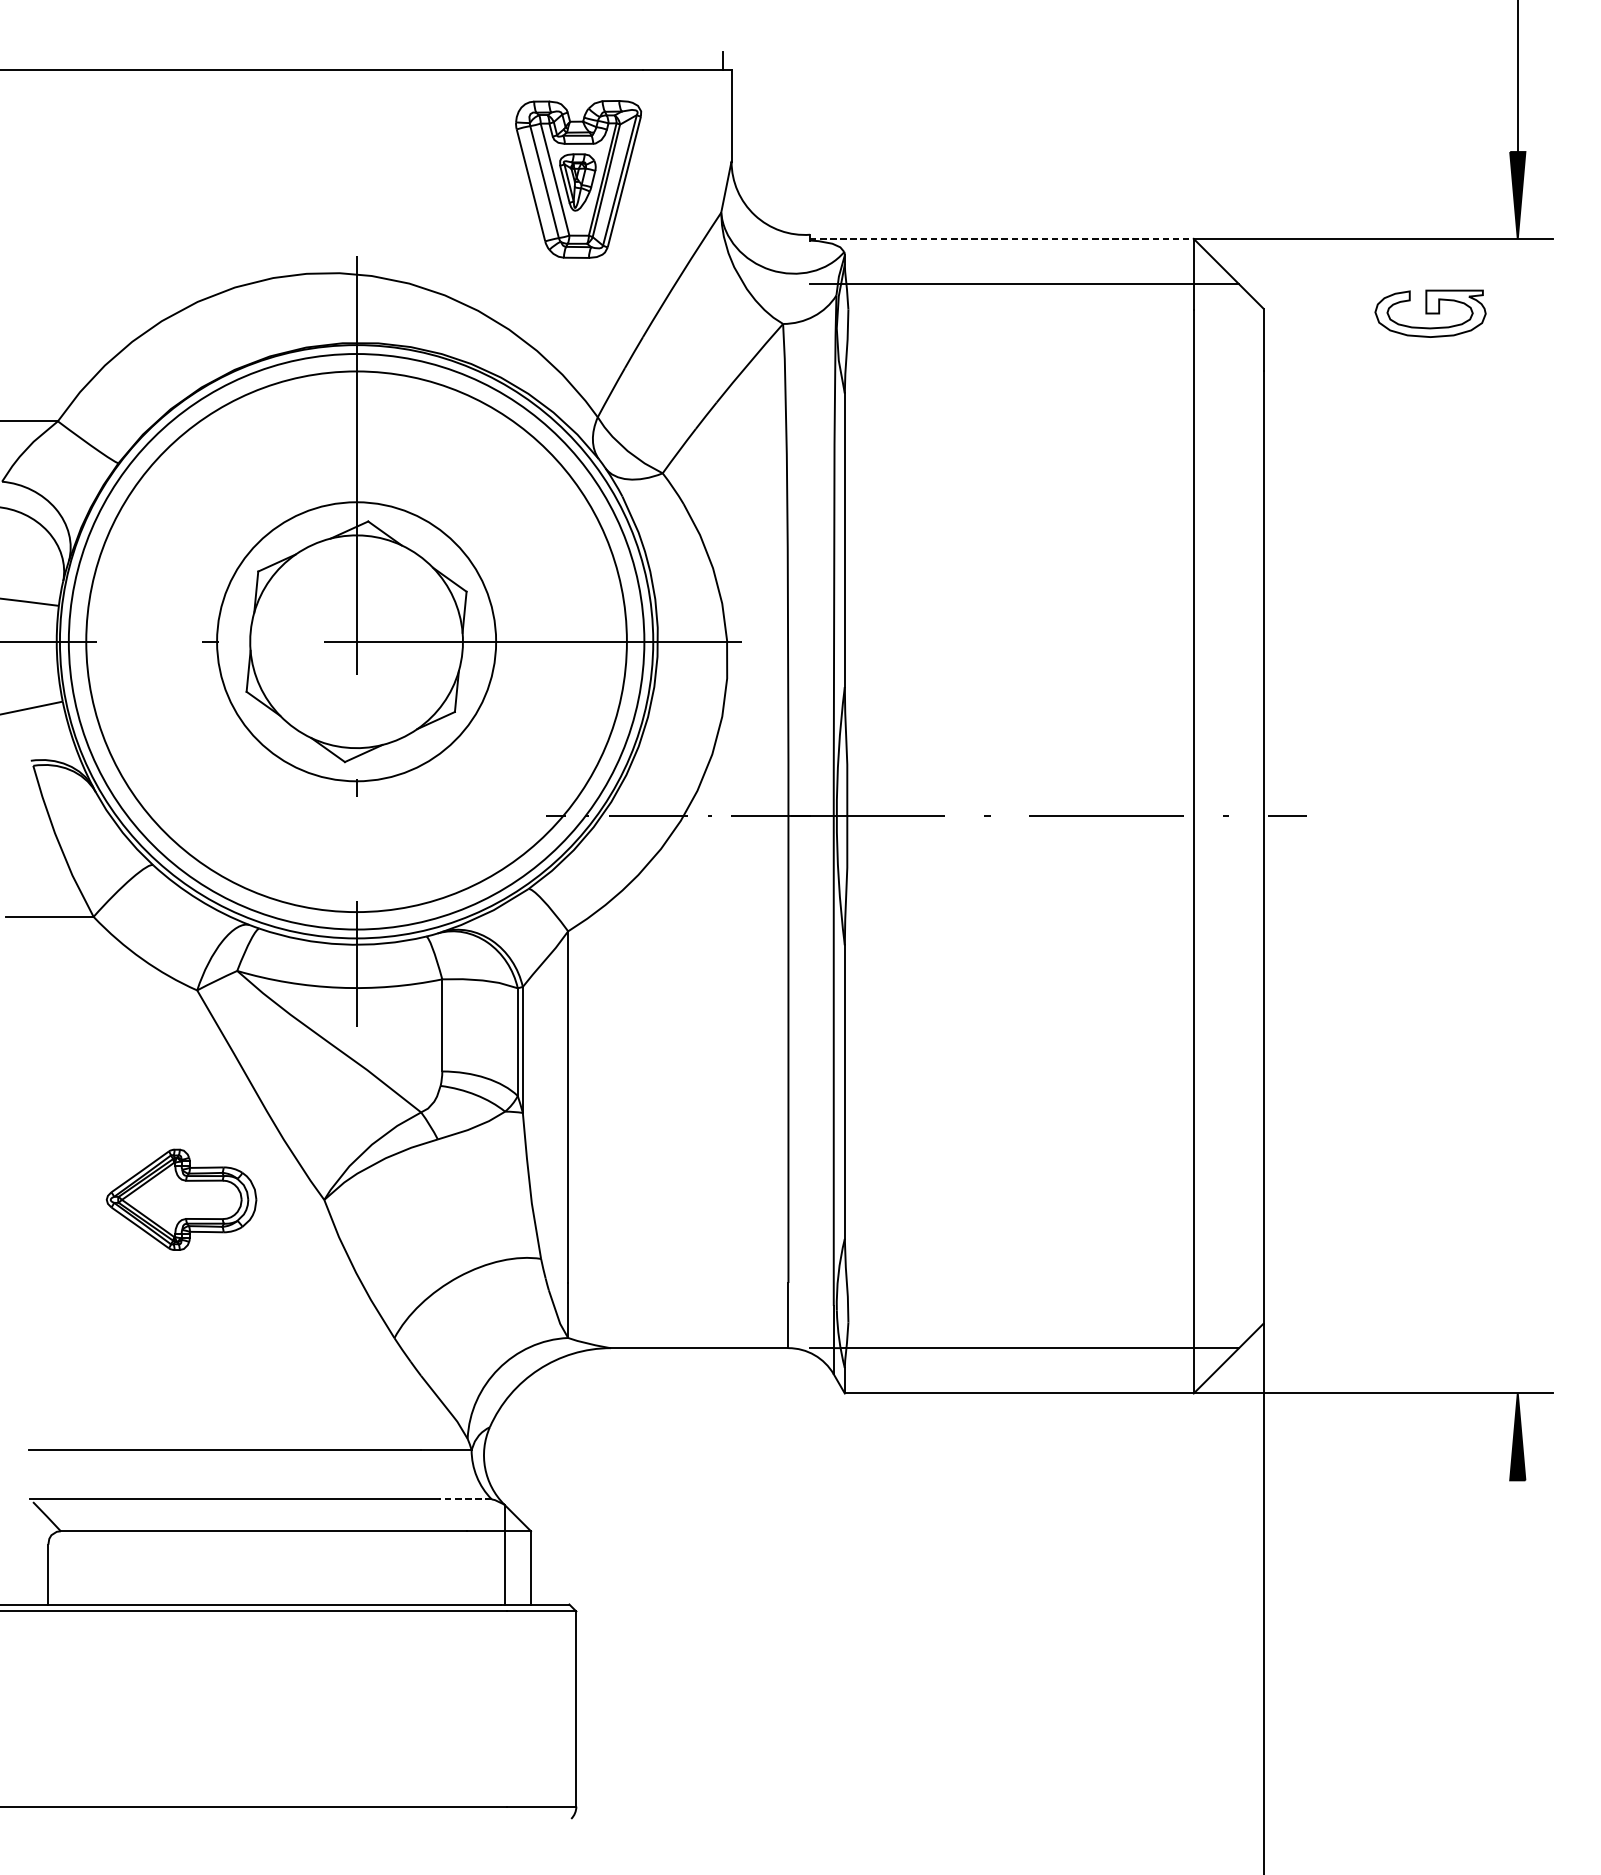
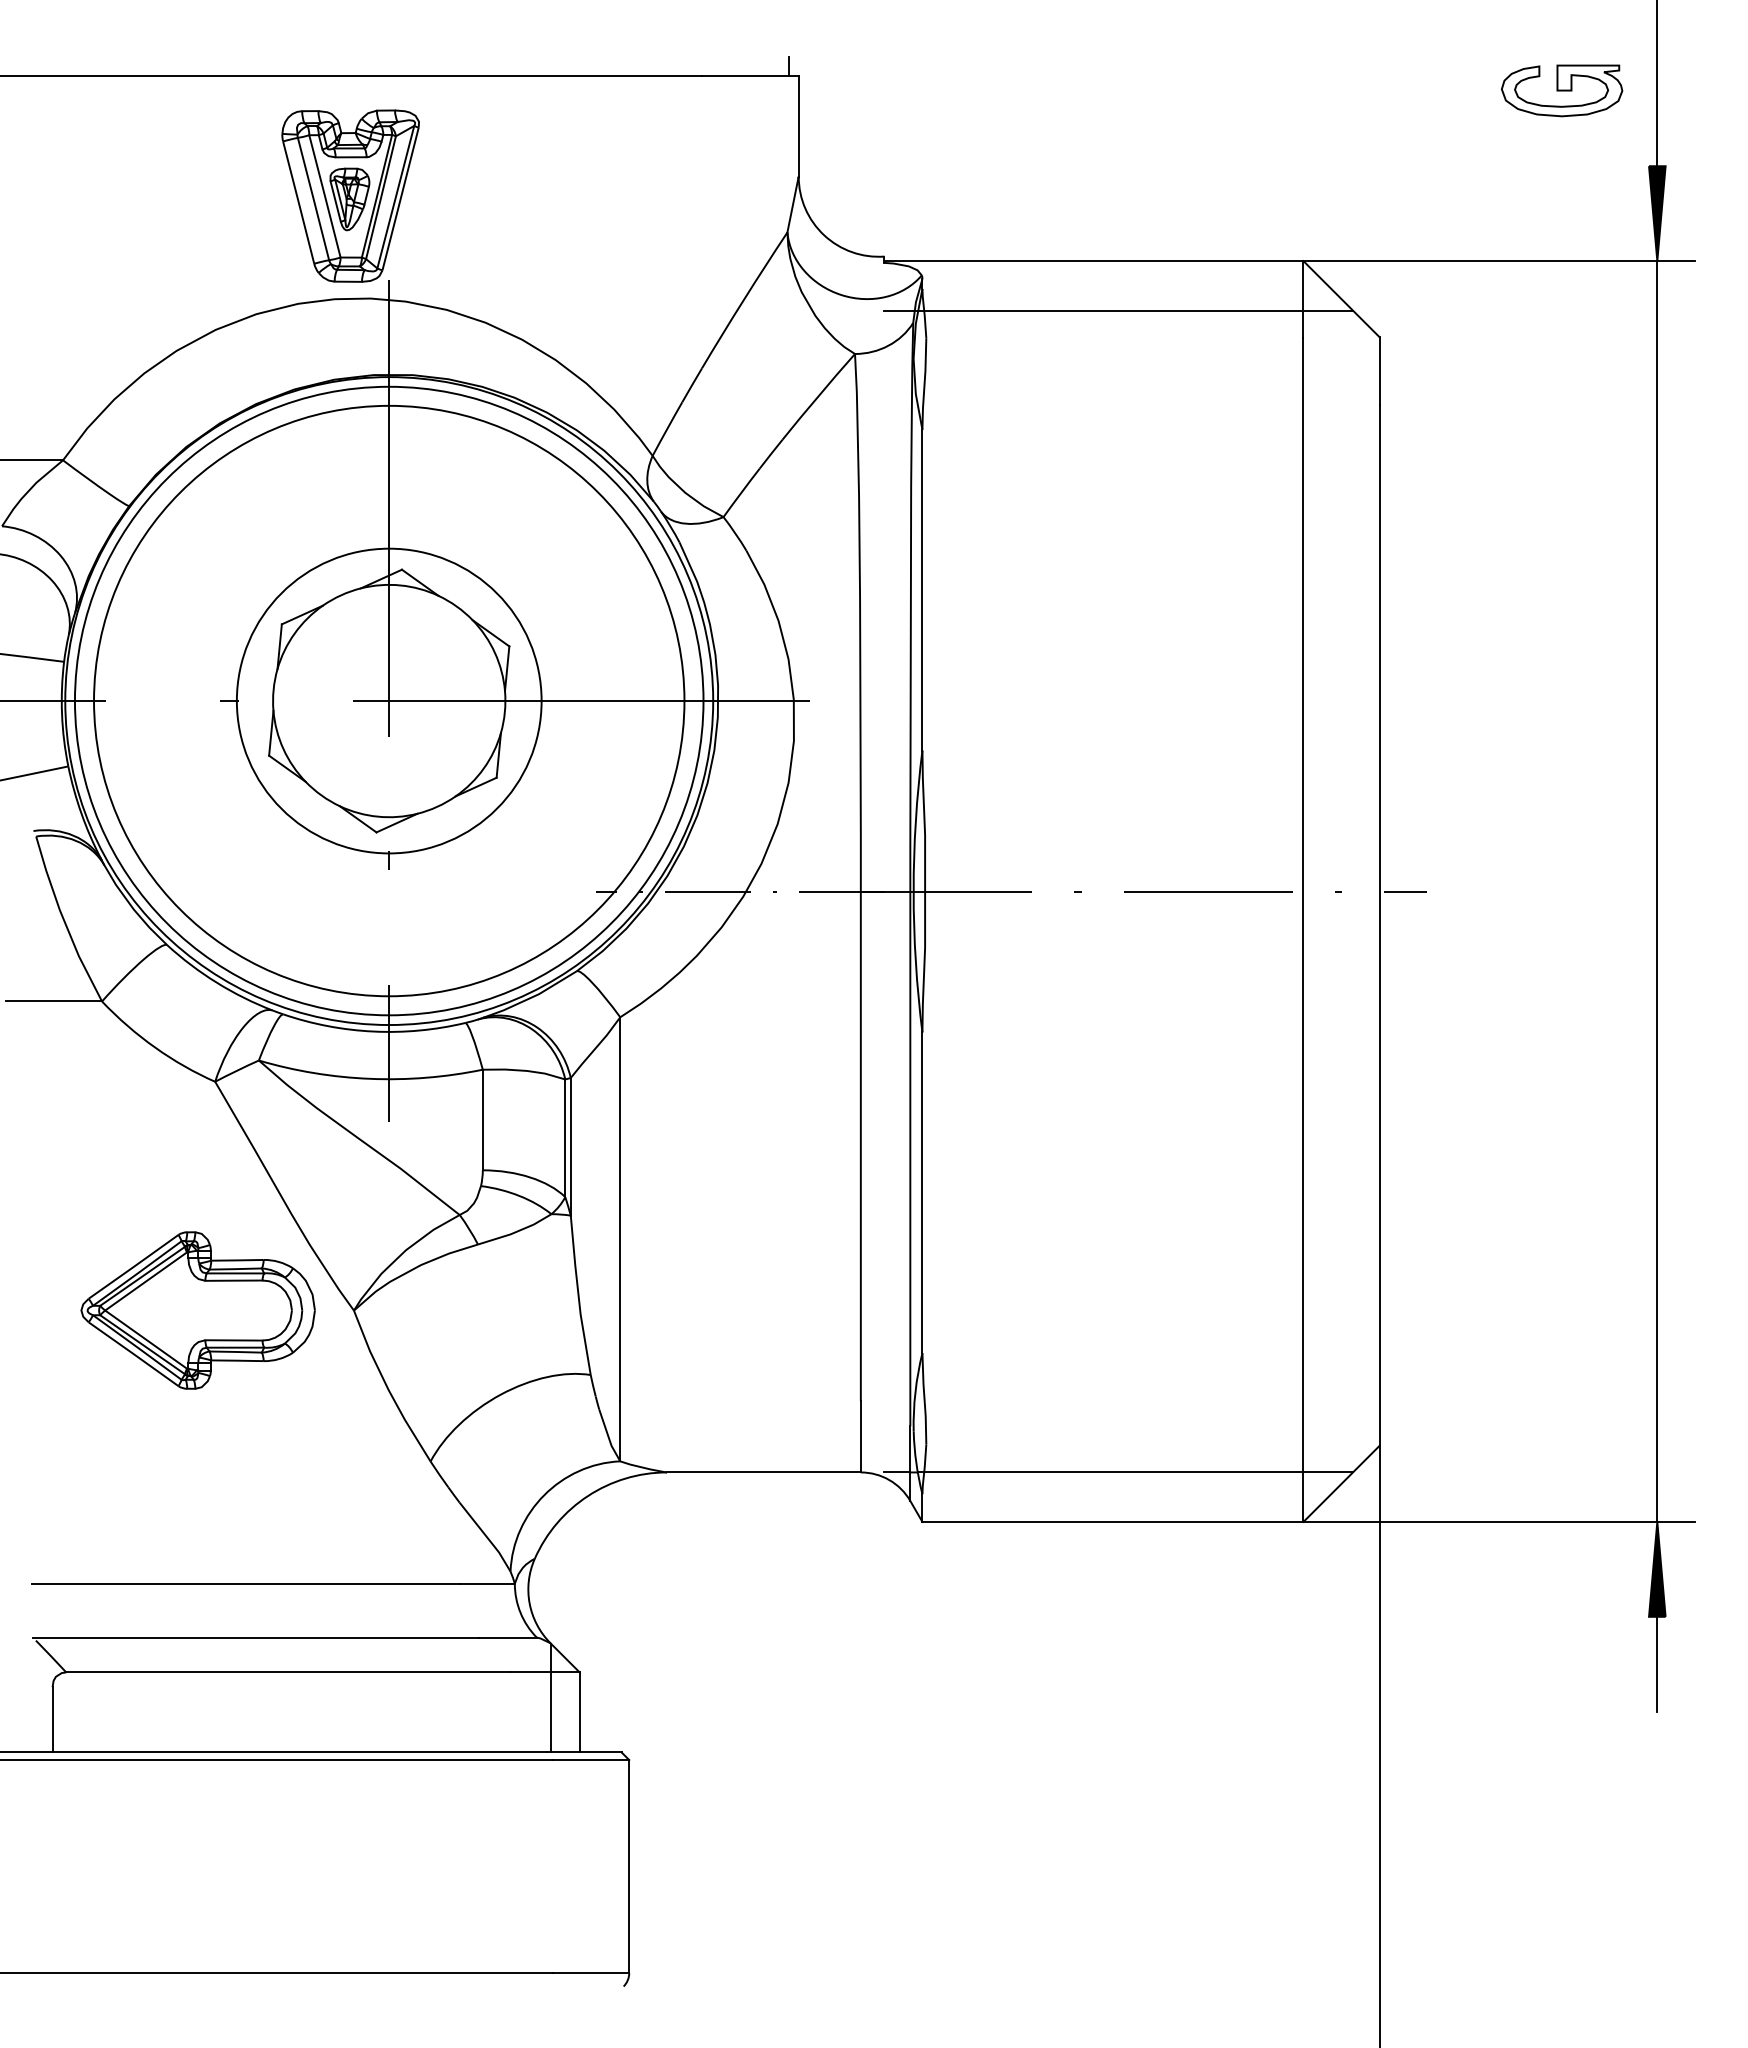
part: (578, 178) -> (350, 195), moved
line: (1001, 239) -> (1093, 261), dashed -> solid
part: (1430, 313) -> (1562, 90), moved
line: (1517, 816) -> (1657, 891), added
part: (181, 1199) -> (197, 1310), size x1.43
line: (465, 1499) -> (508, 1637), dashed -> solid
line: (1517, 1524) -> (1657, 1664), added

